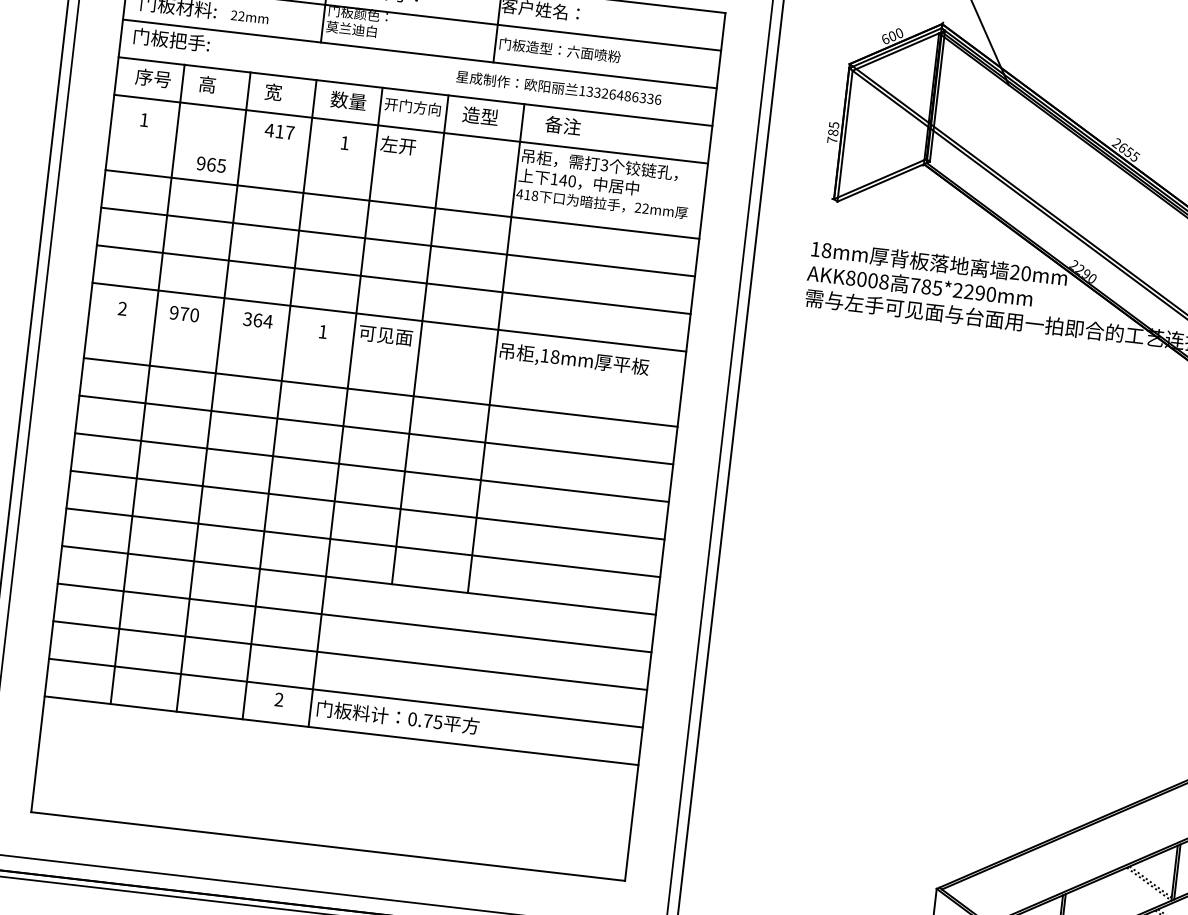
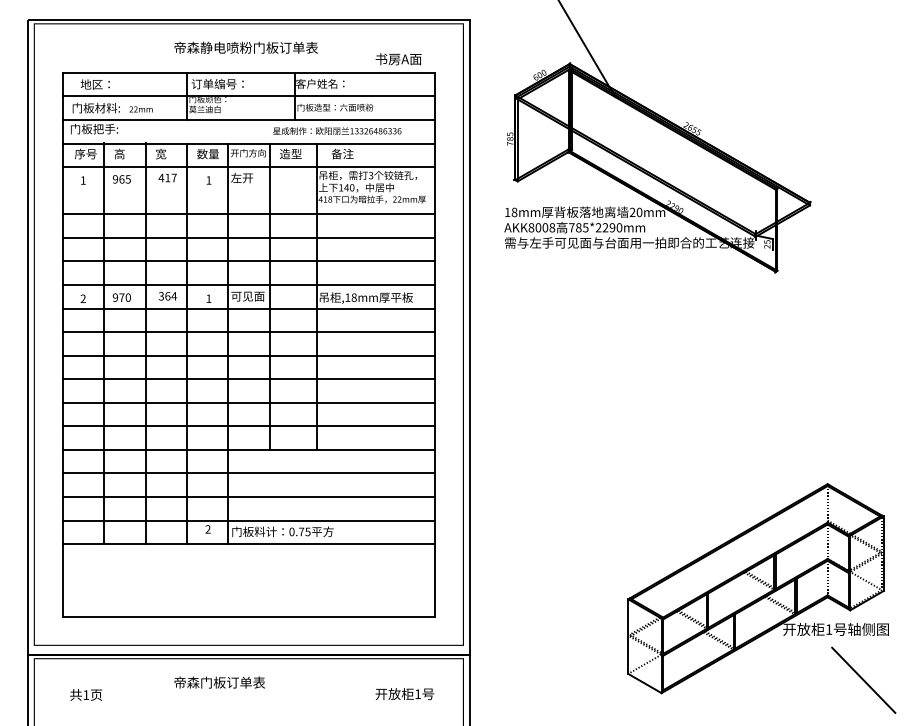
text: (210, 164) -> (121, 179), moved
line: (384, 354) -> (248, 308), added

